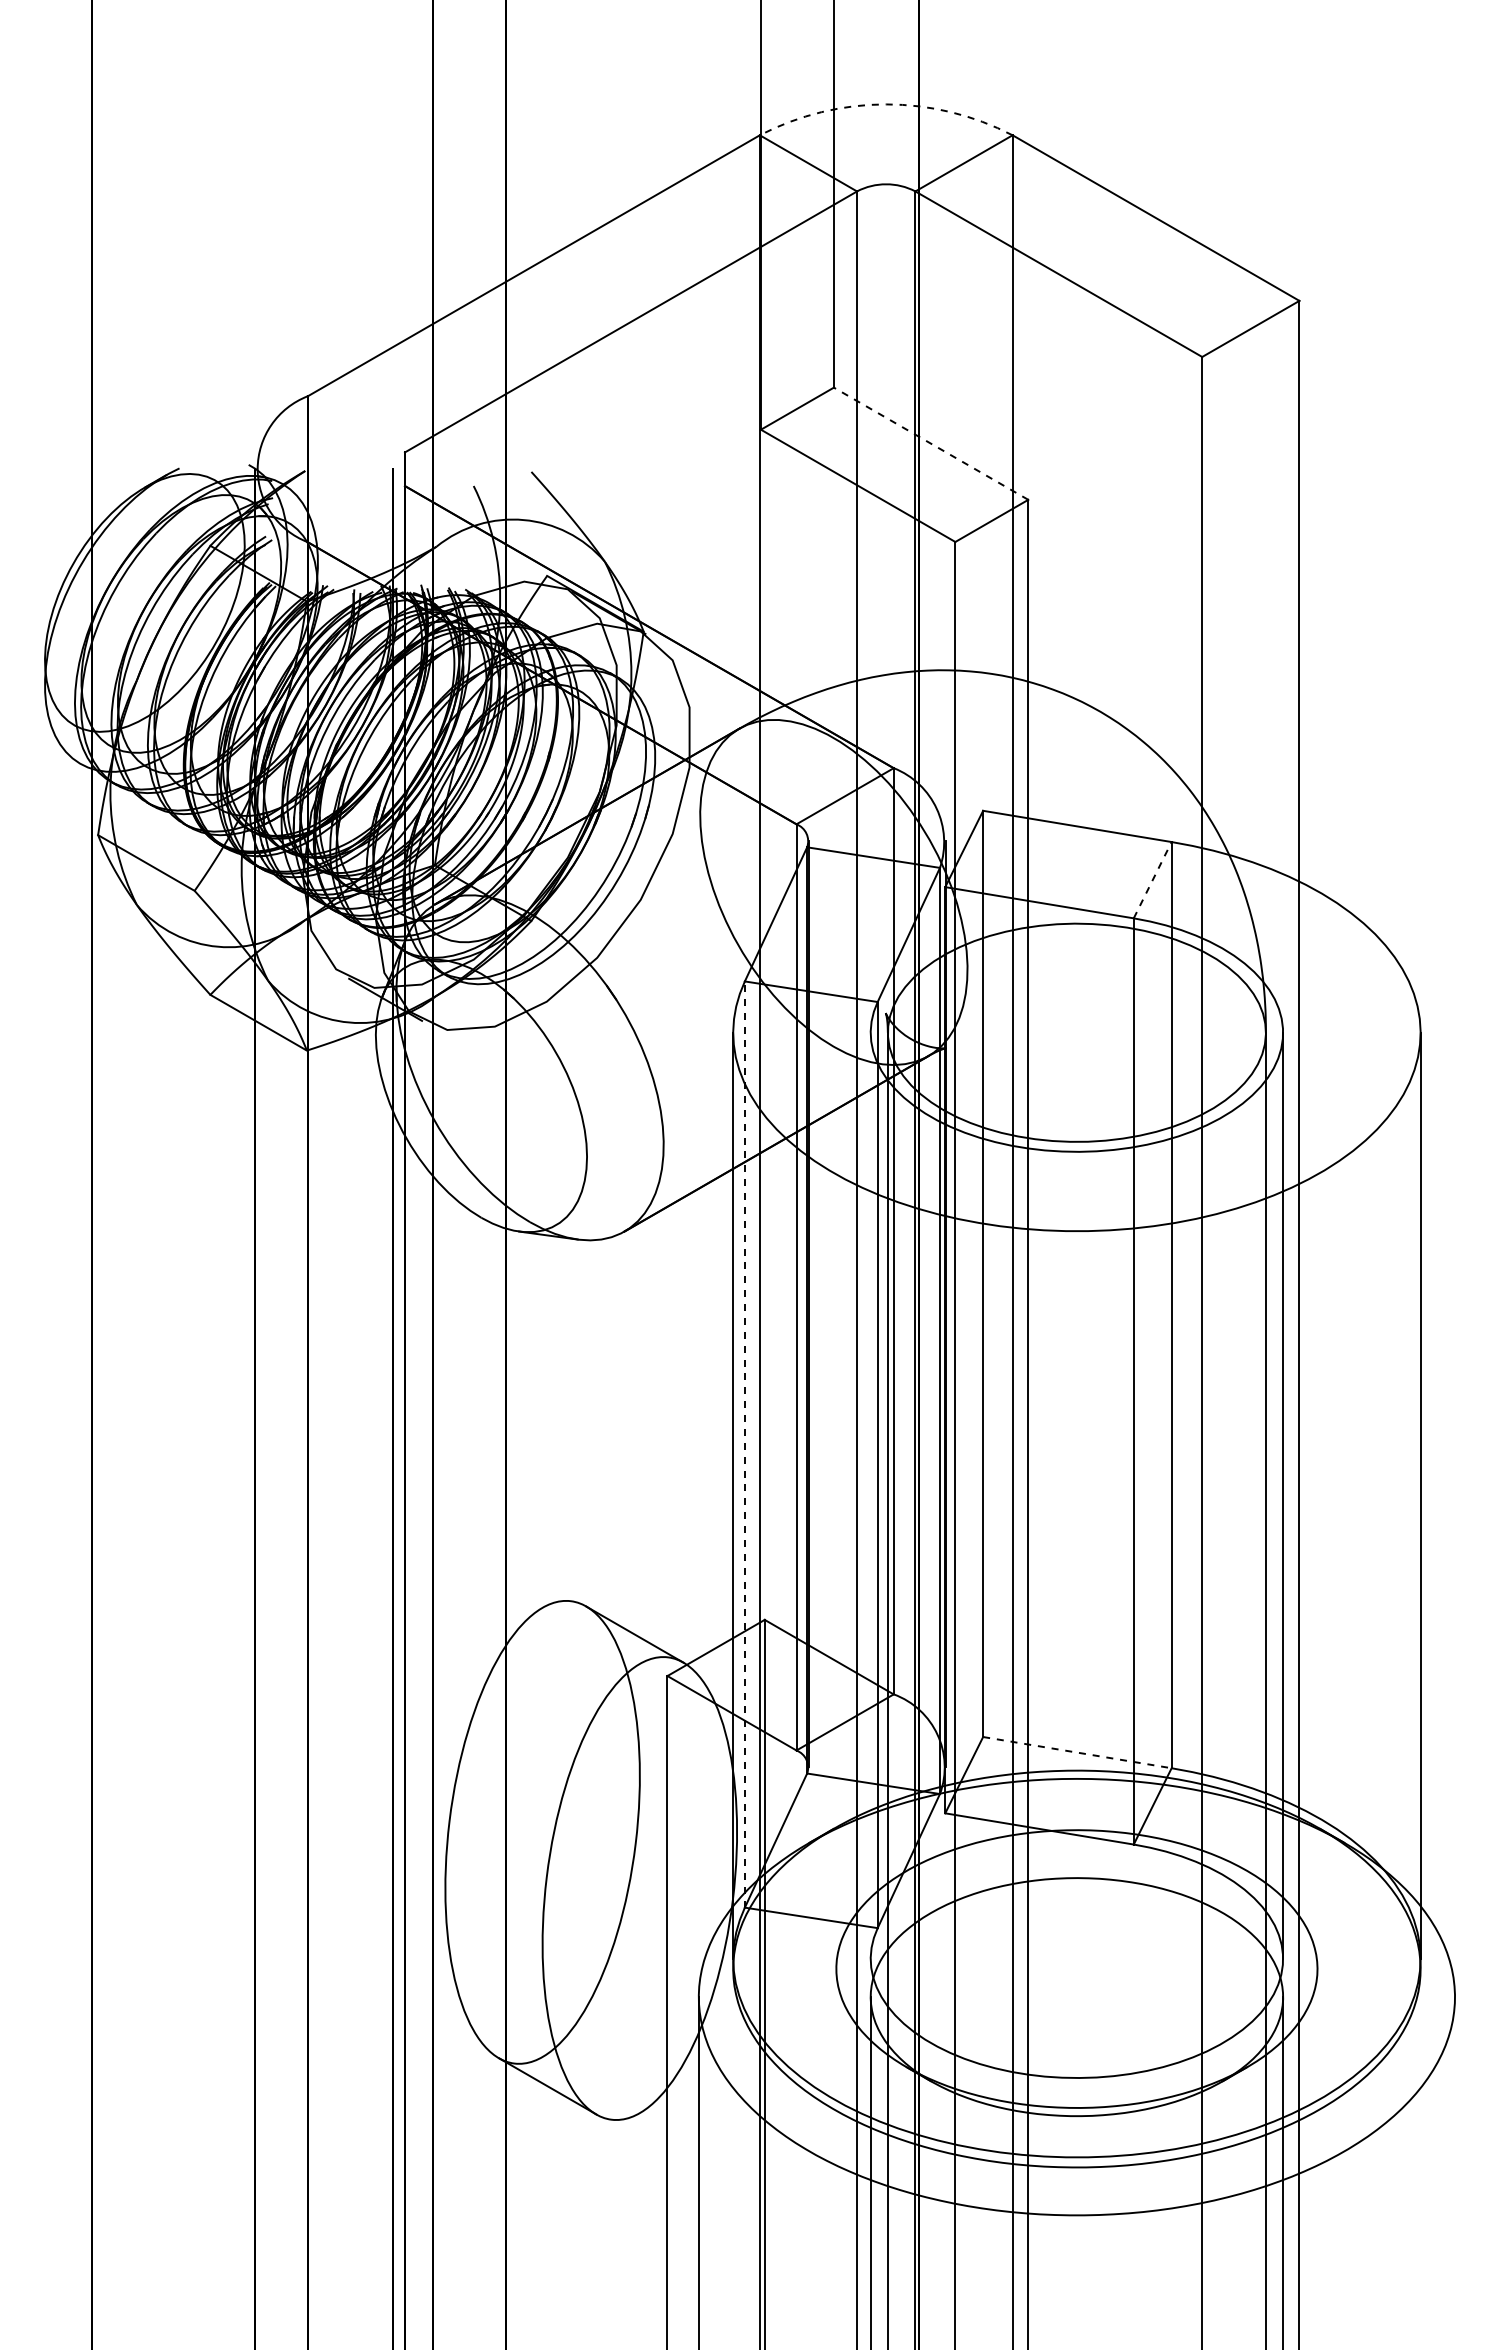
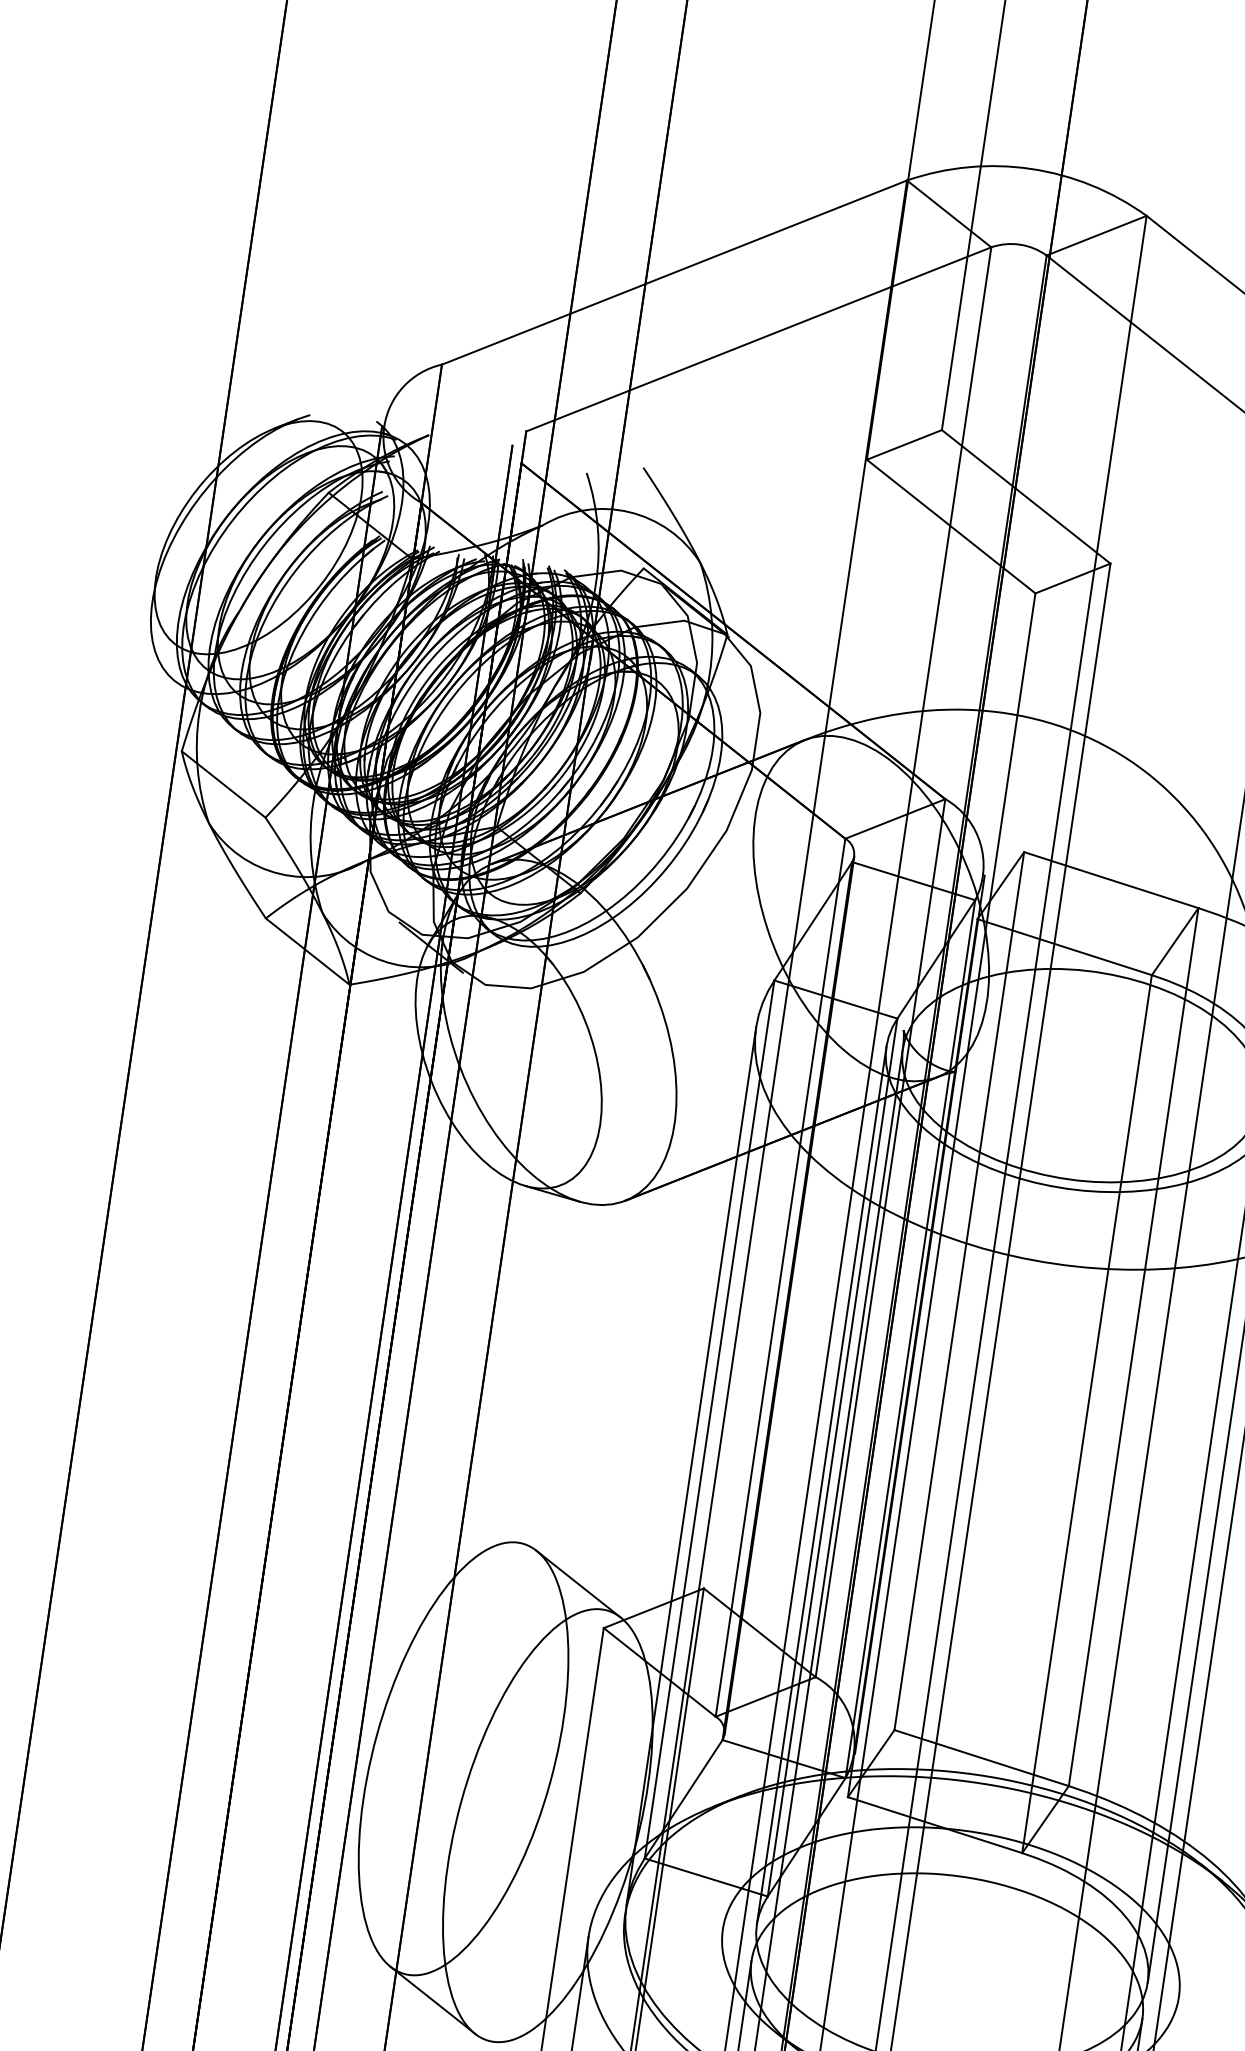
arc: (886, 104) -> (1031, 169), dashed -> solid
line: (930, 443) -> (1025, 496), dashed -> solid
line: (1152, 880) -> (1174, 941), dashed -> solid
line: (744, 1444) -> (709, 1419), dashed -> solid
line: (870, 1495) -> (821, 1485), added
line: (1077, 1752) -> (981, 1757), dashed -> solid

